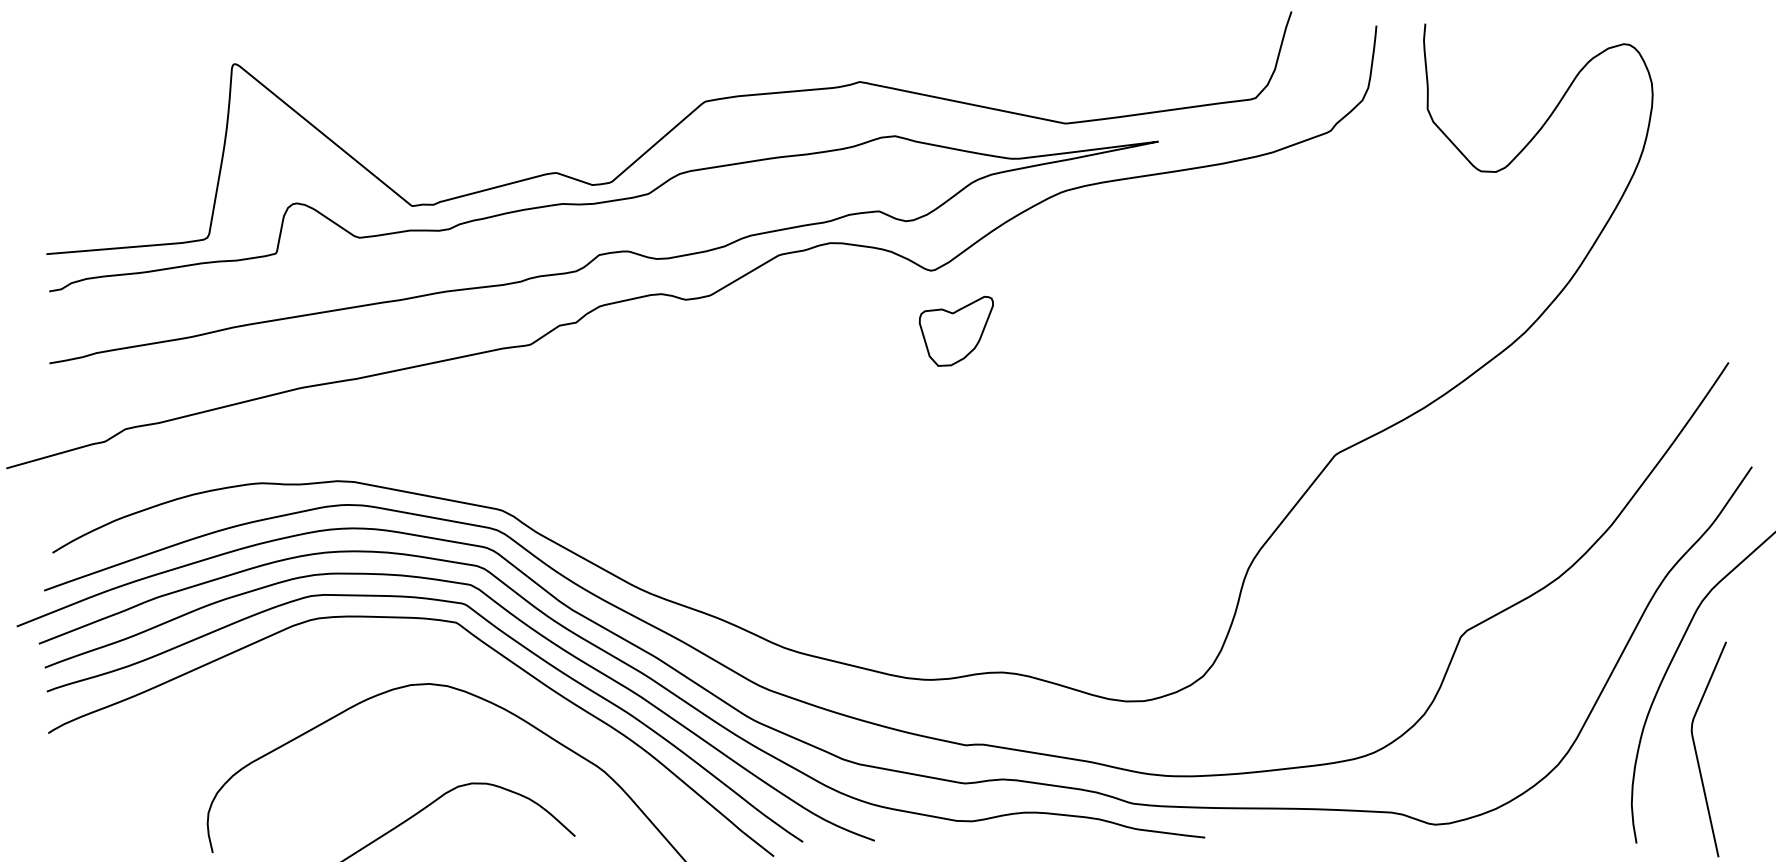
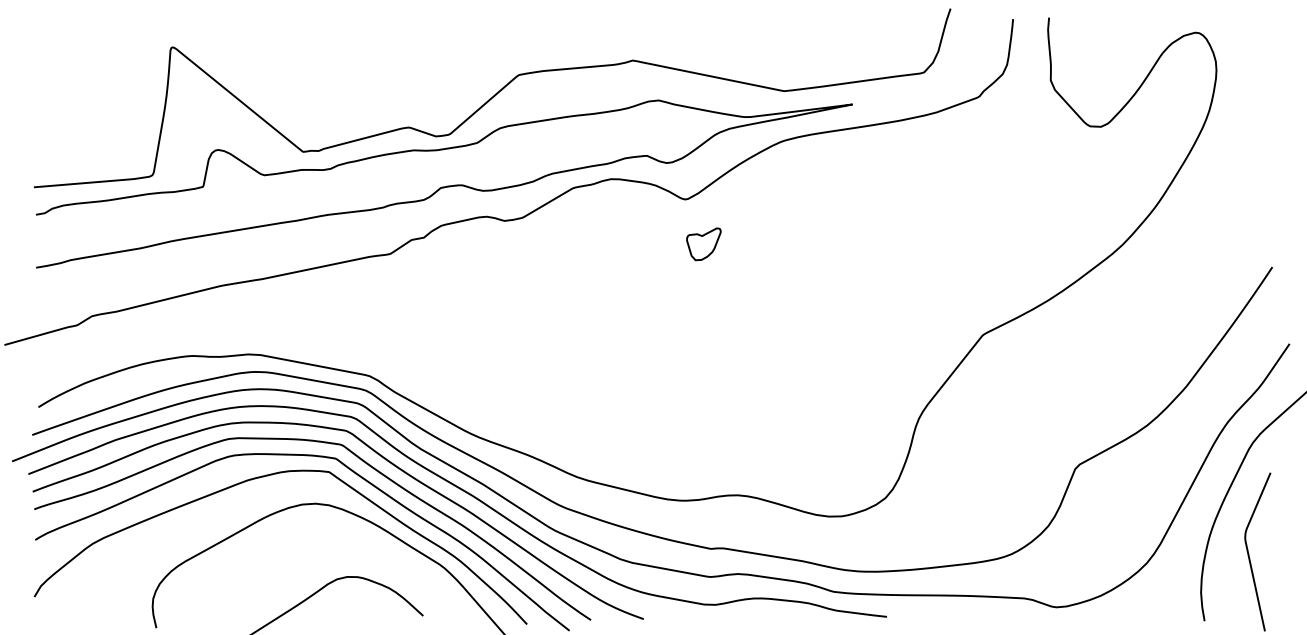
part: (956, 331) -> (703, 244), size x0.62
curve: (356, 648) -> (262, 477), added

